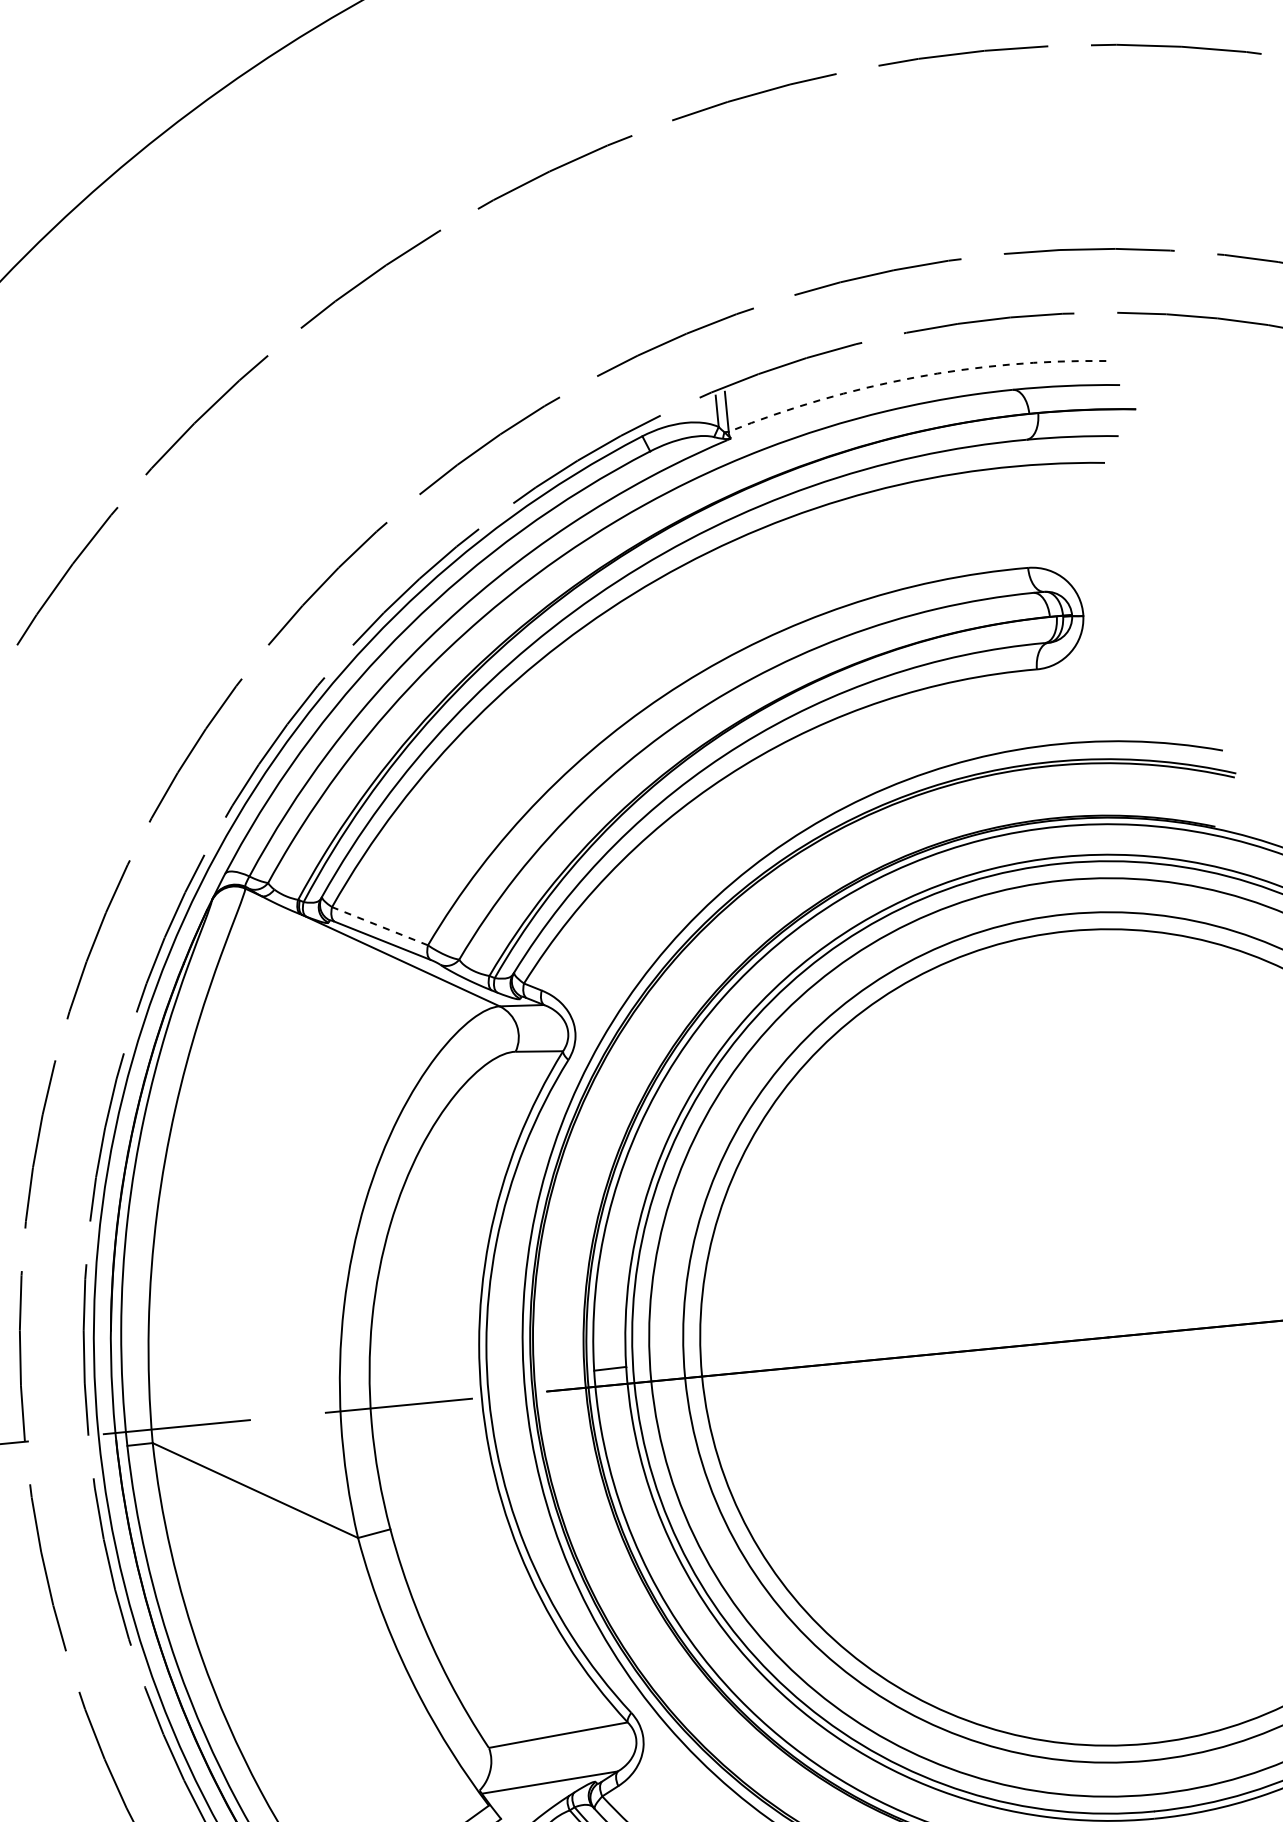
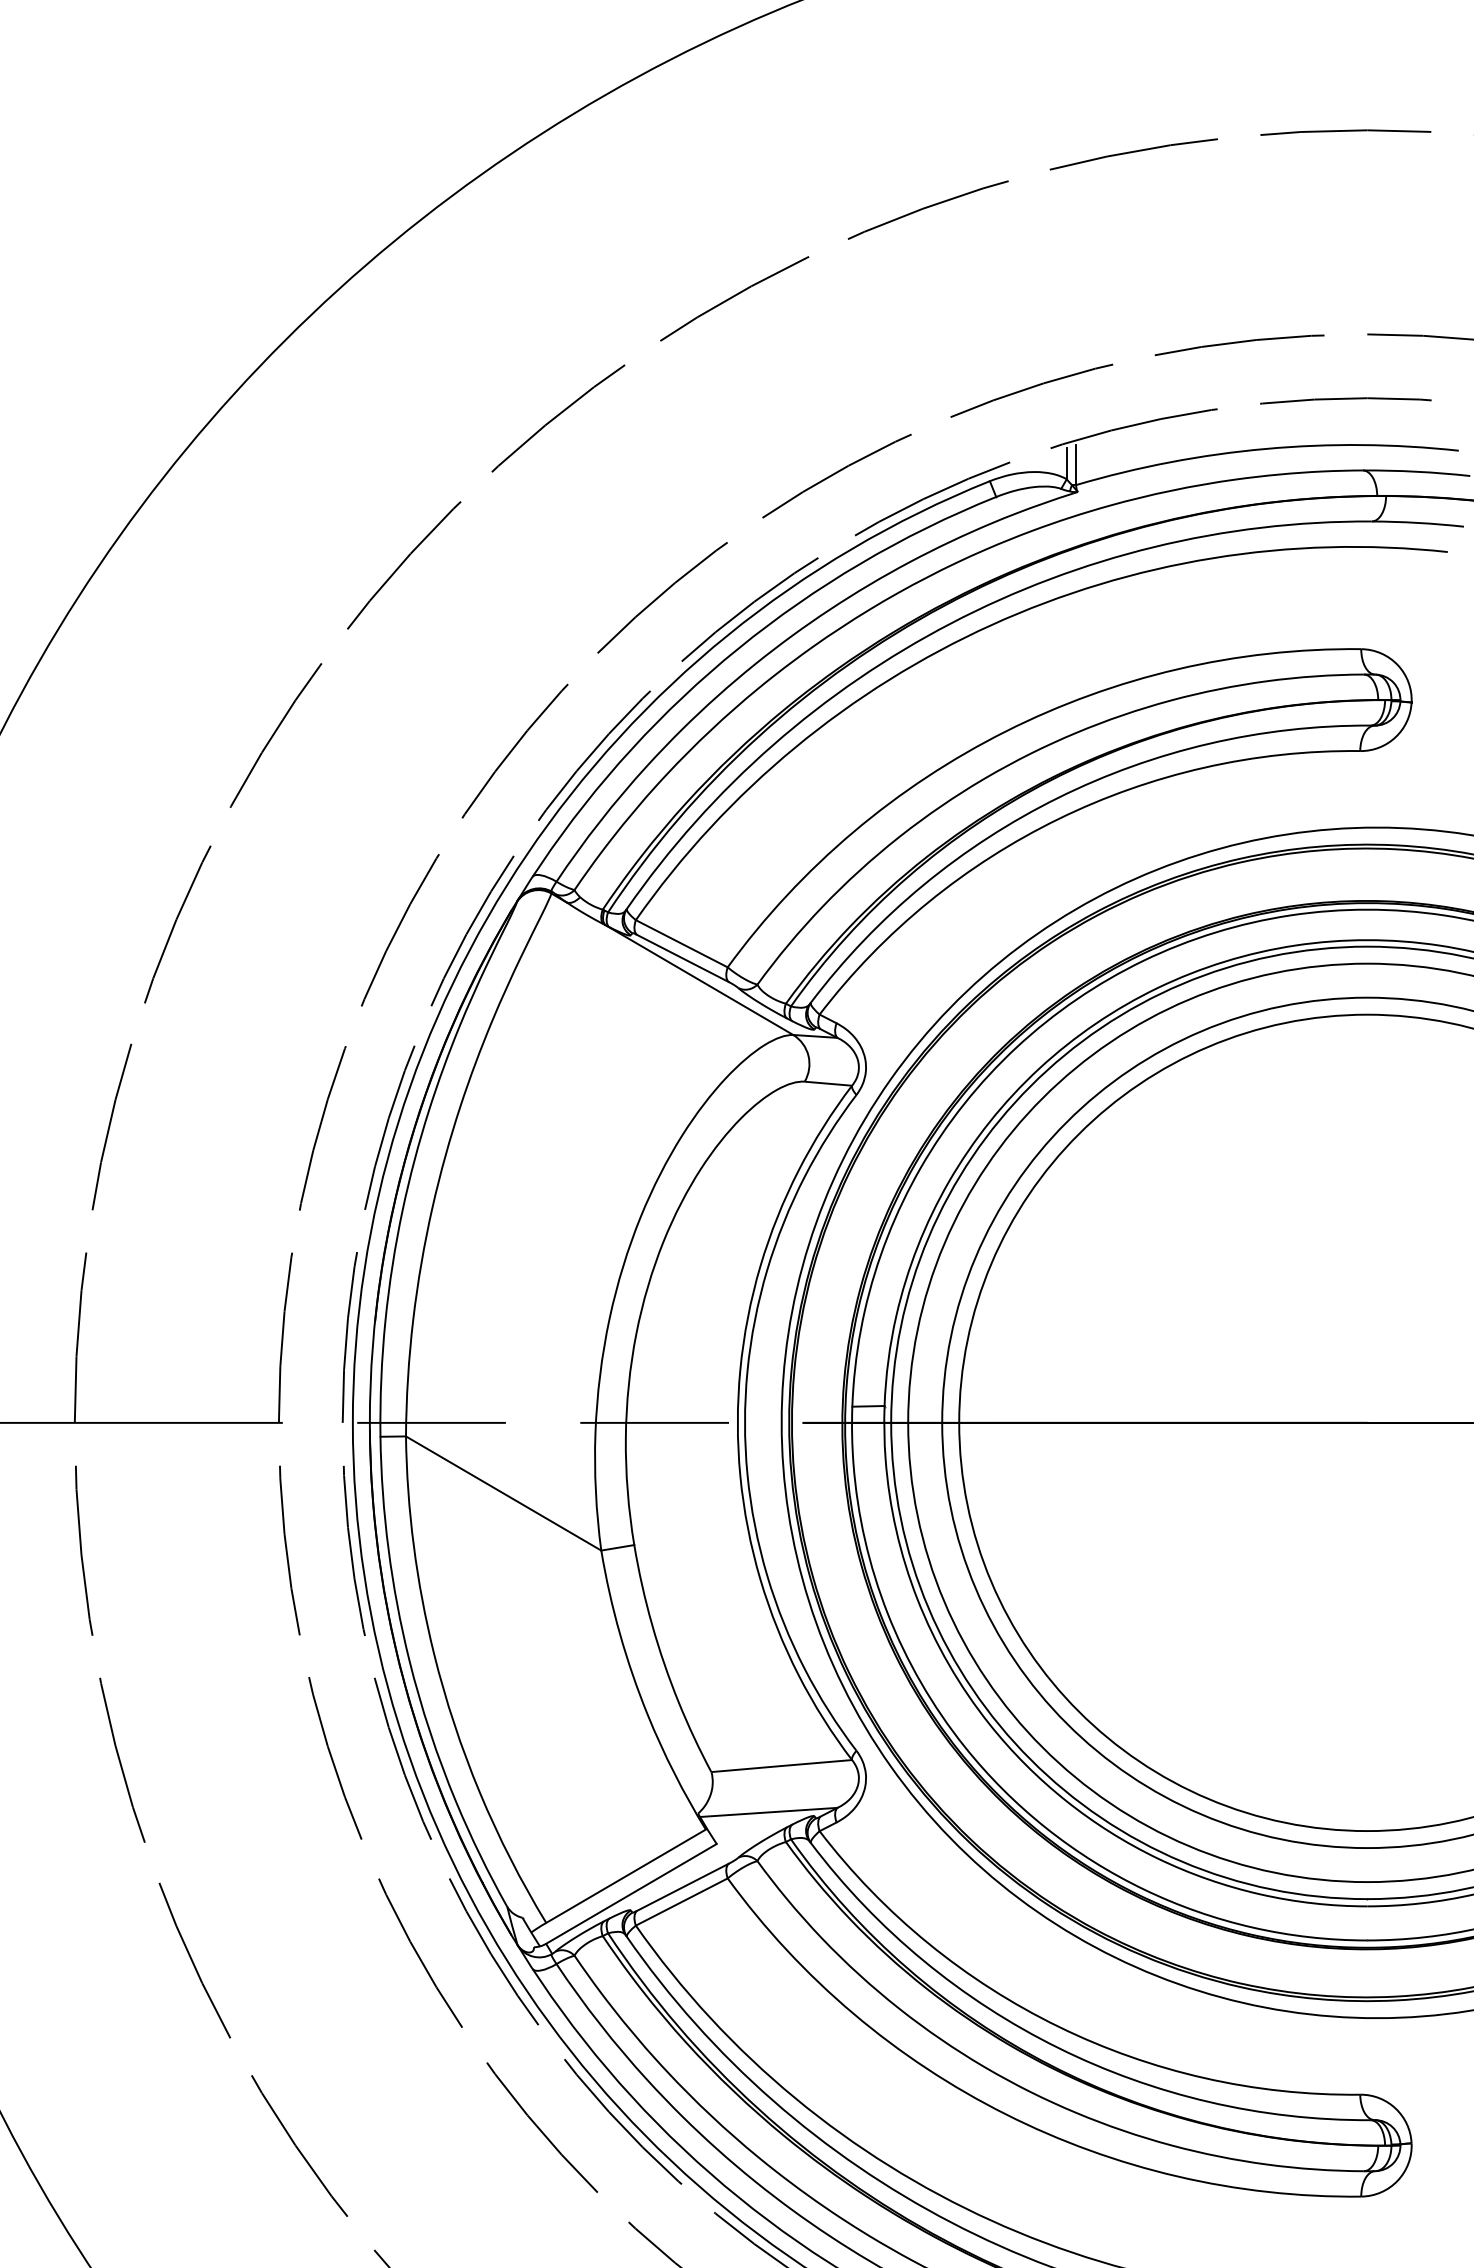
arc: (913, 377) -> (1265, 448), dashed -> solid
line: (379, 926) -> (681, 943), dashed -> solid

